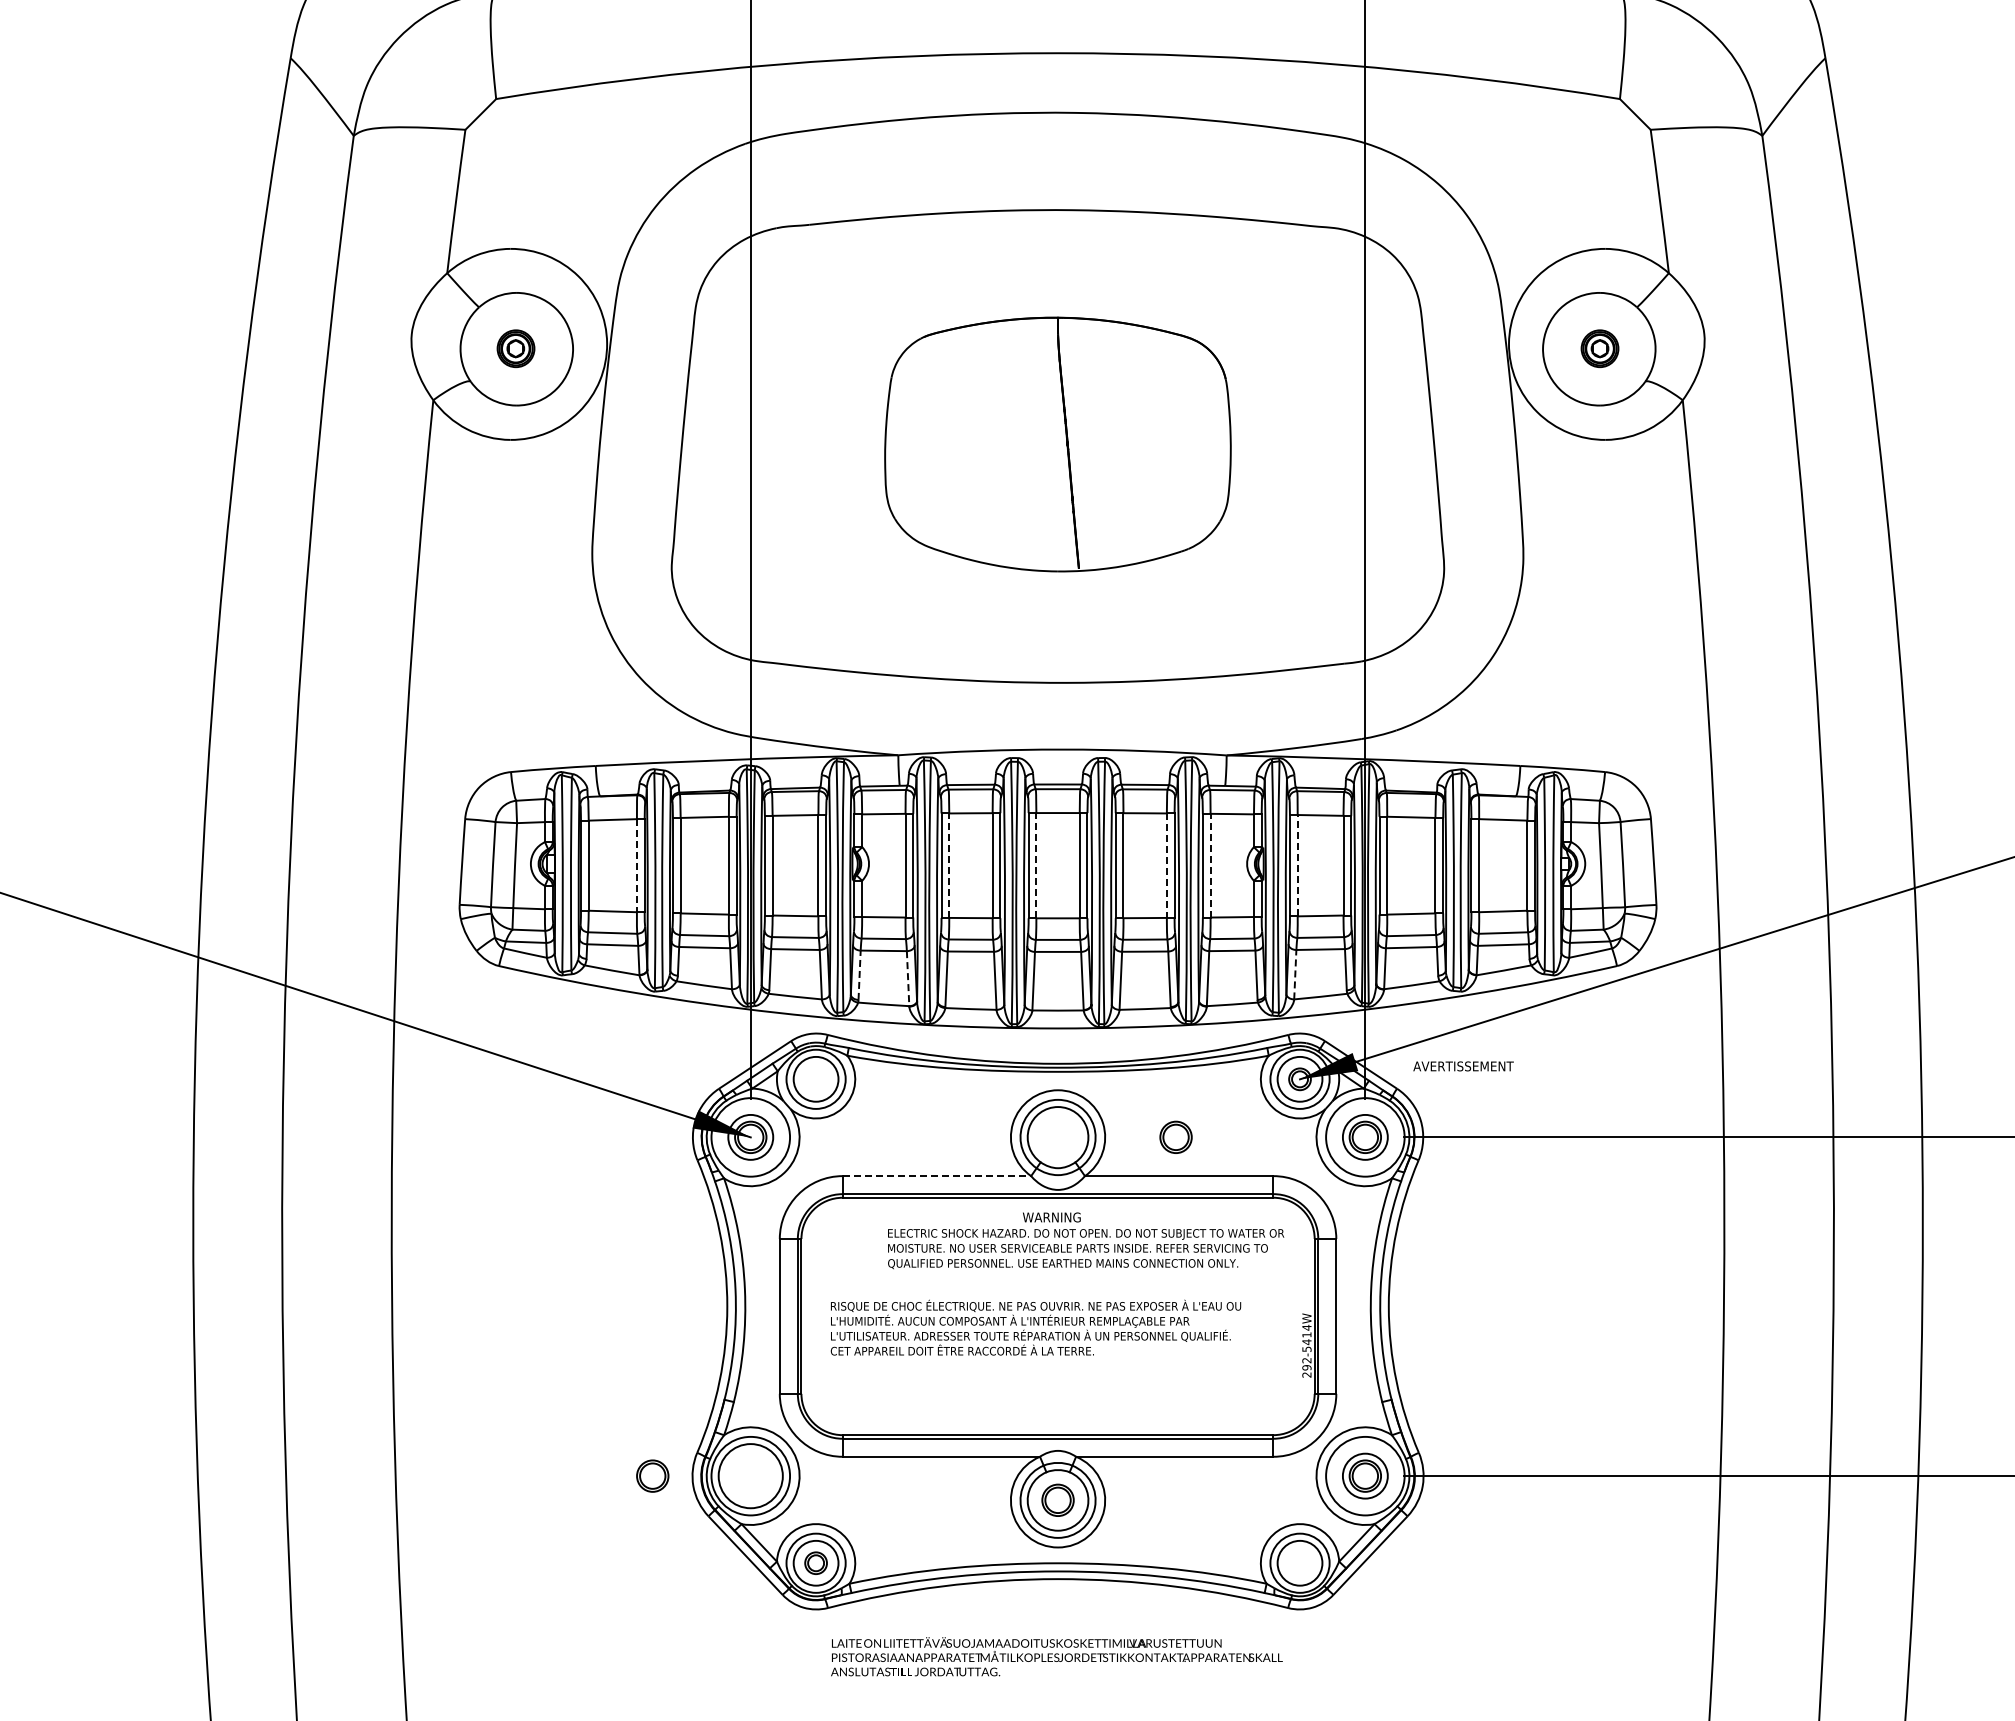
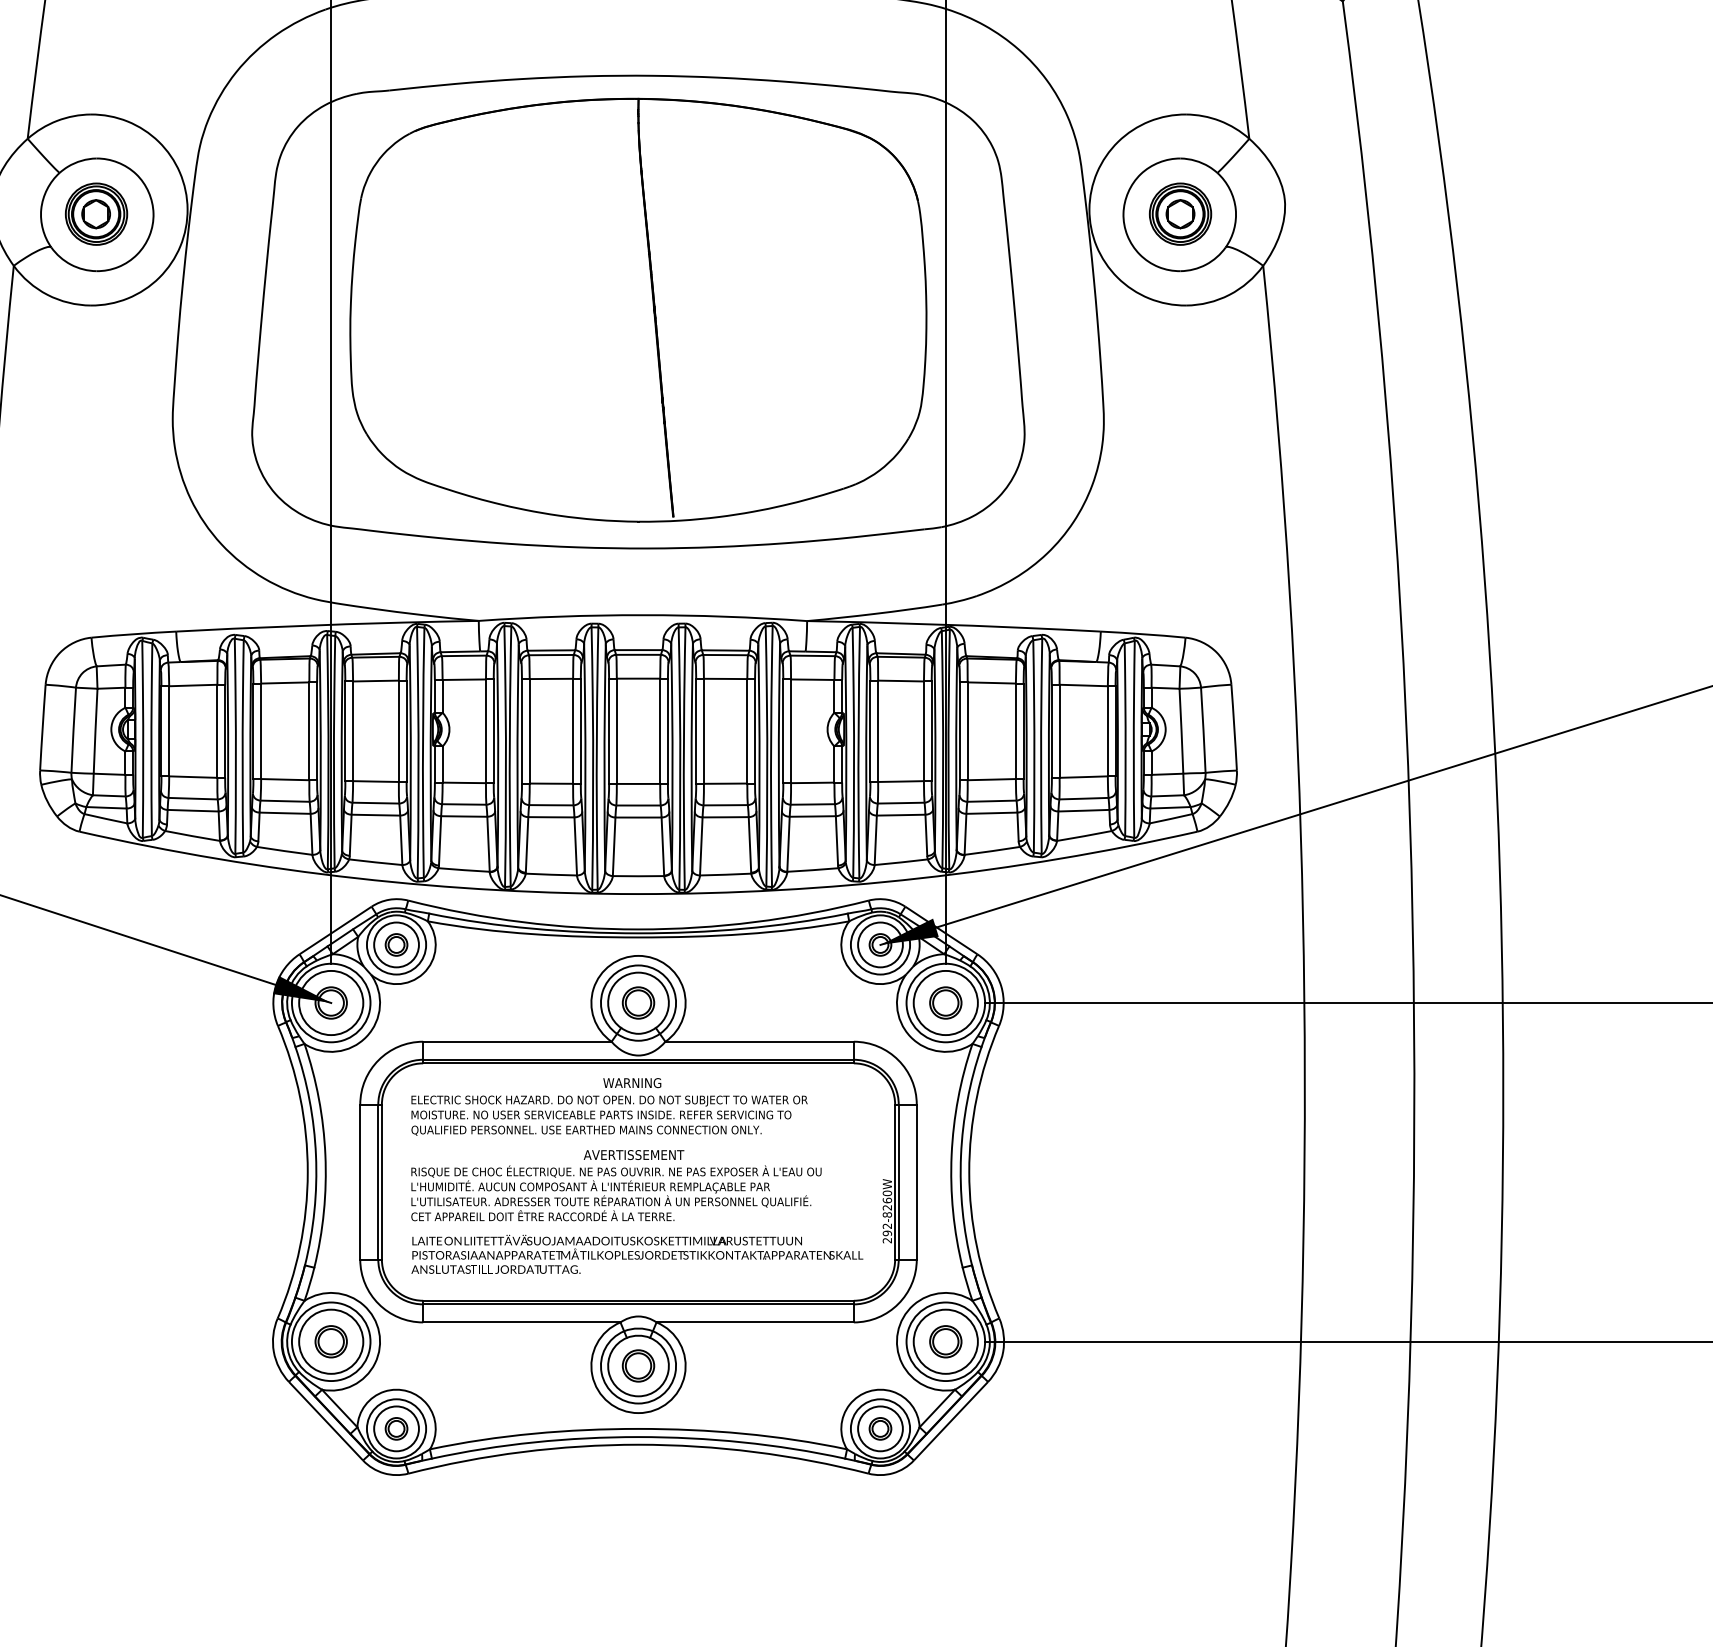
part: (515, 348) -> (95, 214), size x1.67
part: (1599, 348) -> (1179, 214), size x1.67
part: (1057, 444) -> (637, 310), size x1.67
line: (636, 865) -> (216, 731), dashed -> solid
line: (949, 865) -> (529, 731), dashed -> solid
line: (1036, 865) -> (616, 731), dashed -> solid
line: (1210, 865) -> (790, 731), dashed -> solid
line: (1297, 865) -> (877, 731), dashed -> solid
line: (1166, 866) -> (746, 732), dashed -> solid
line: (1295, 974) -> (875, 840), dashed -> solid
line: (859, 975) -> (439, 841), dashed -> solid
line: (908, 978) -> (488, 844), dashed -> solid
text: (1463, 1066) -> (633, 1155), moved
part: (815, 1079) -> (395, 945), added
part: (1175, 1136) -> (637, 1002), moved
circle: (750, 1137) -> (330, 1003), size x1.43
circle: (1365, 1137) -> (945, 1003), size x1.43
line: (937, 1176) -> (517, 1042), dashed -> solid
text: (1086, 1249) -> (609, 1116), moved
text: (1306, 1337) -> (886, 1203), 292-5414W -> 292-8260W
part: (652, 1475) -> (330, 1341), moved
circle: (1365, 1476) -> (945, 1342), size x1.43
part: (1299, 1562) -> (879, 1428), added
text: (1056, 1656) -> (636, 1254), moved

